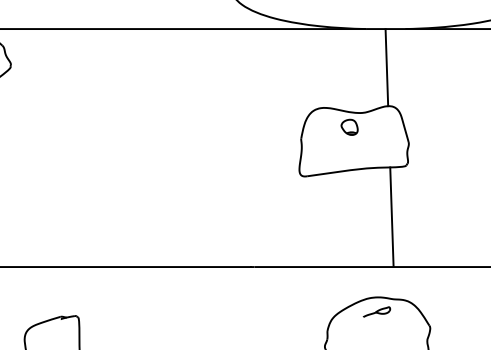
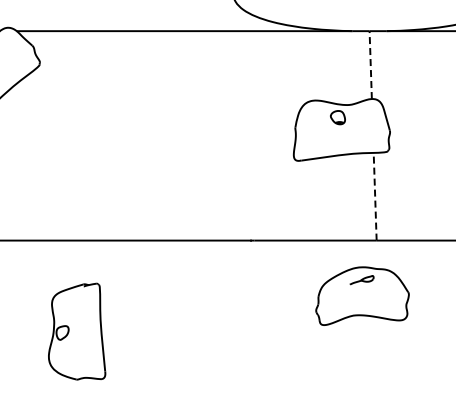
line: (386, 68) -> (370, 65), solid -> dashed
line: (392, 216) -> (375, 196), solid -> dashed

